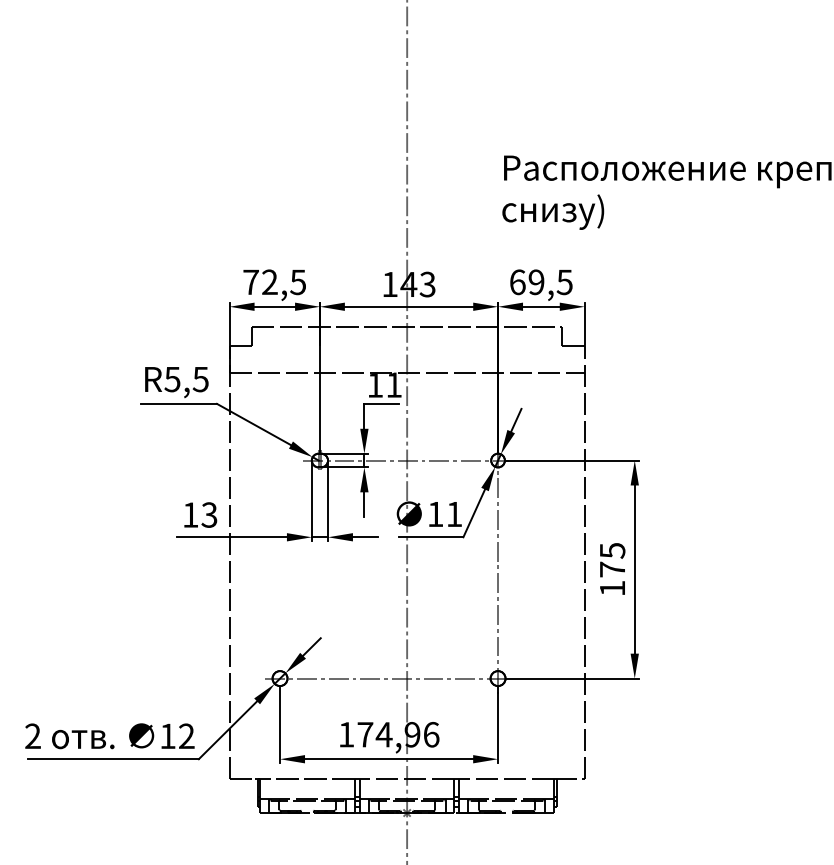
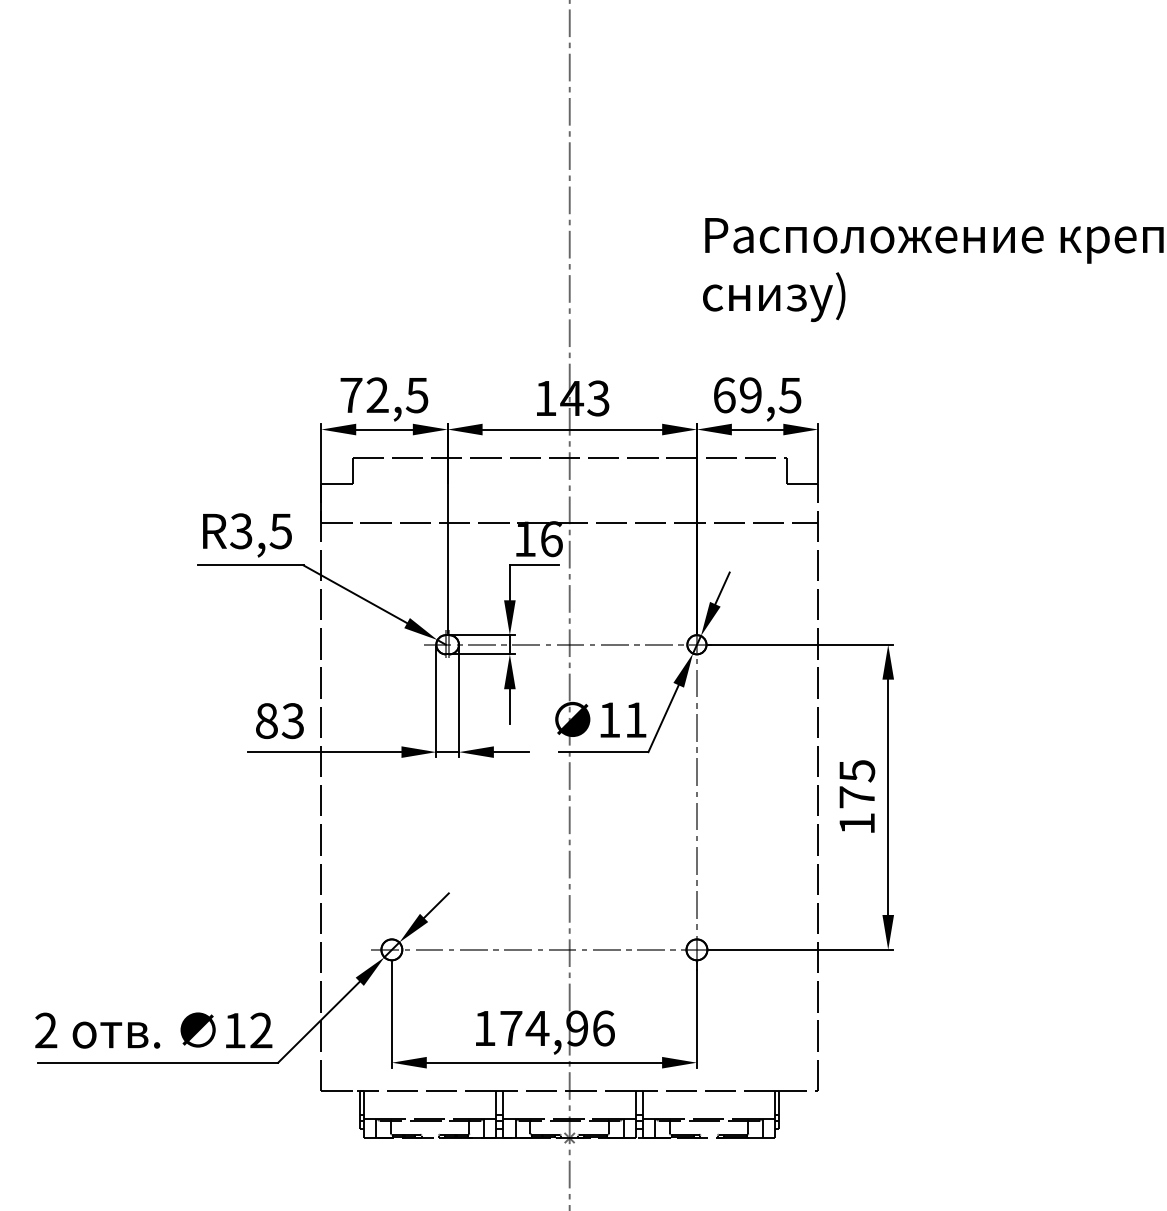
text: (172, 379) -> (241, 531), R5,5 -> R3,5
text: (394, 385) -> (551, 539), 11 -> 16
text: (190, 515) -> (266, 721), 13 -> 83

